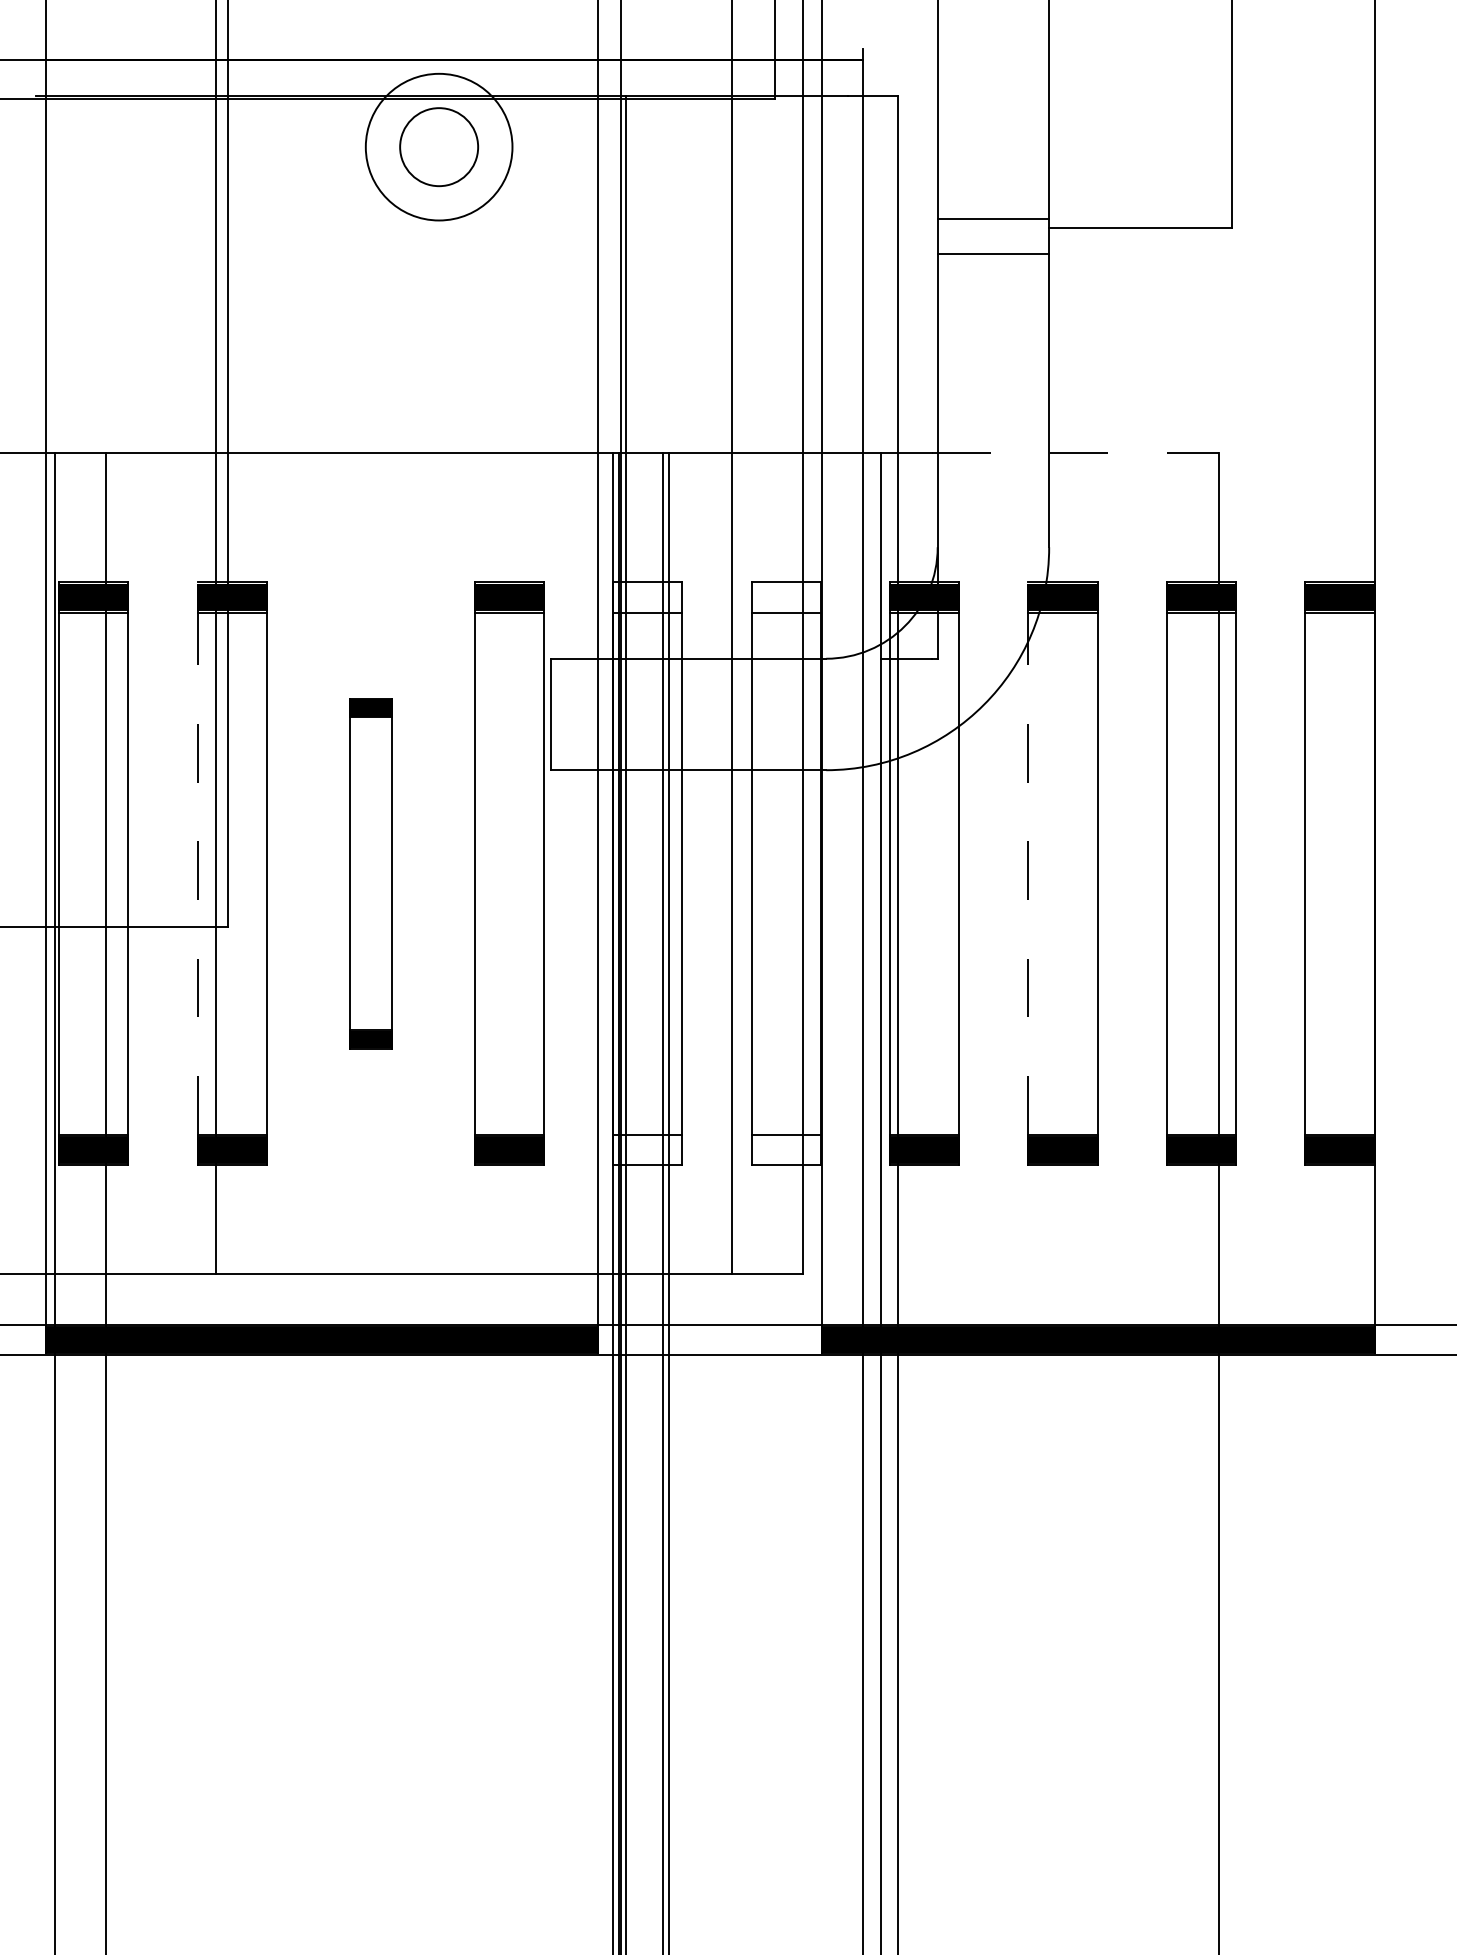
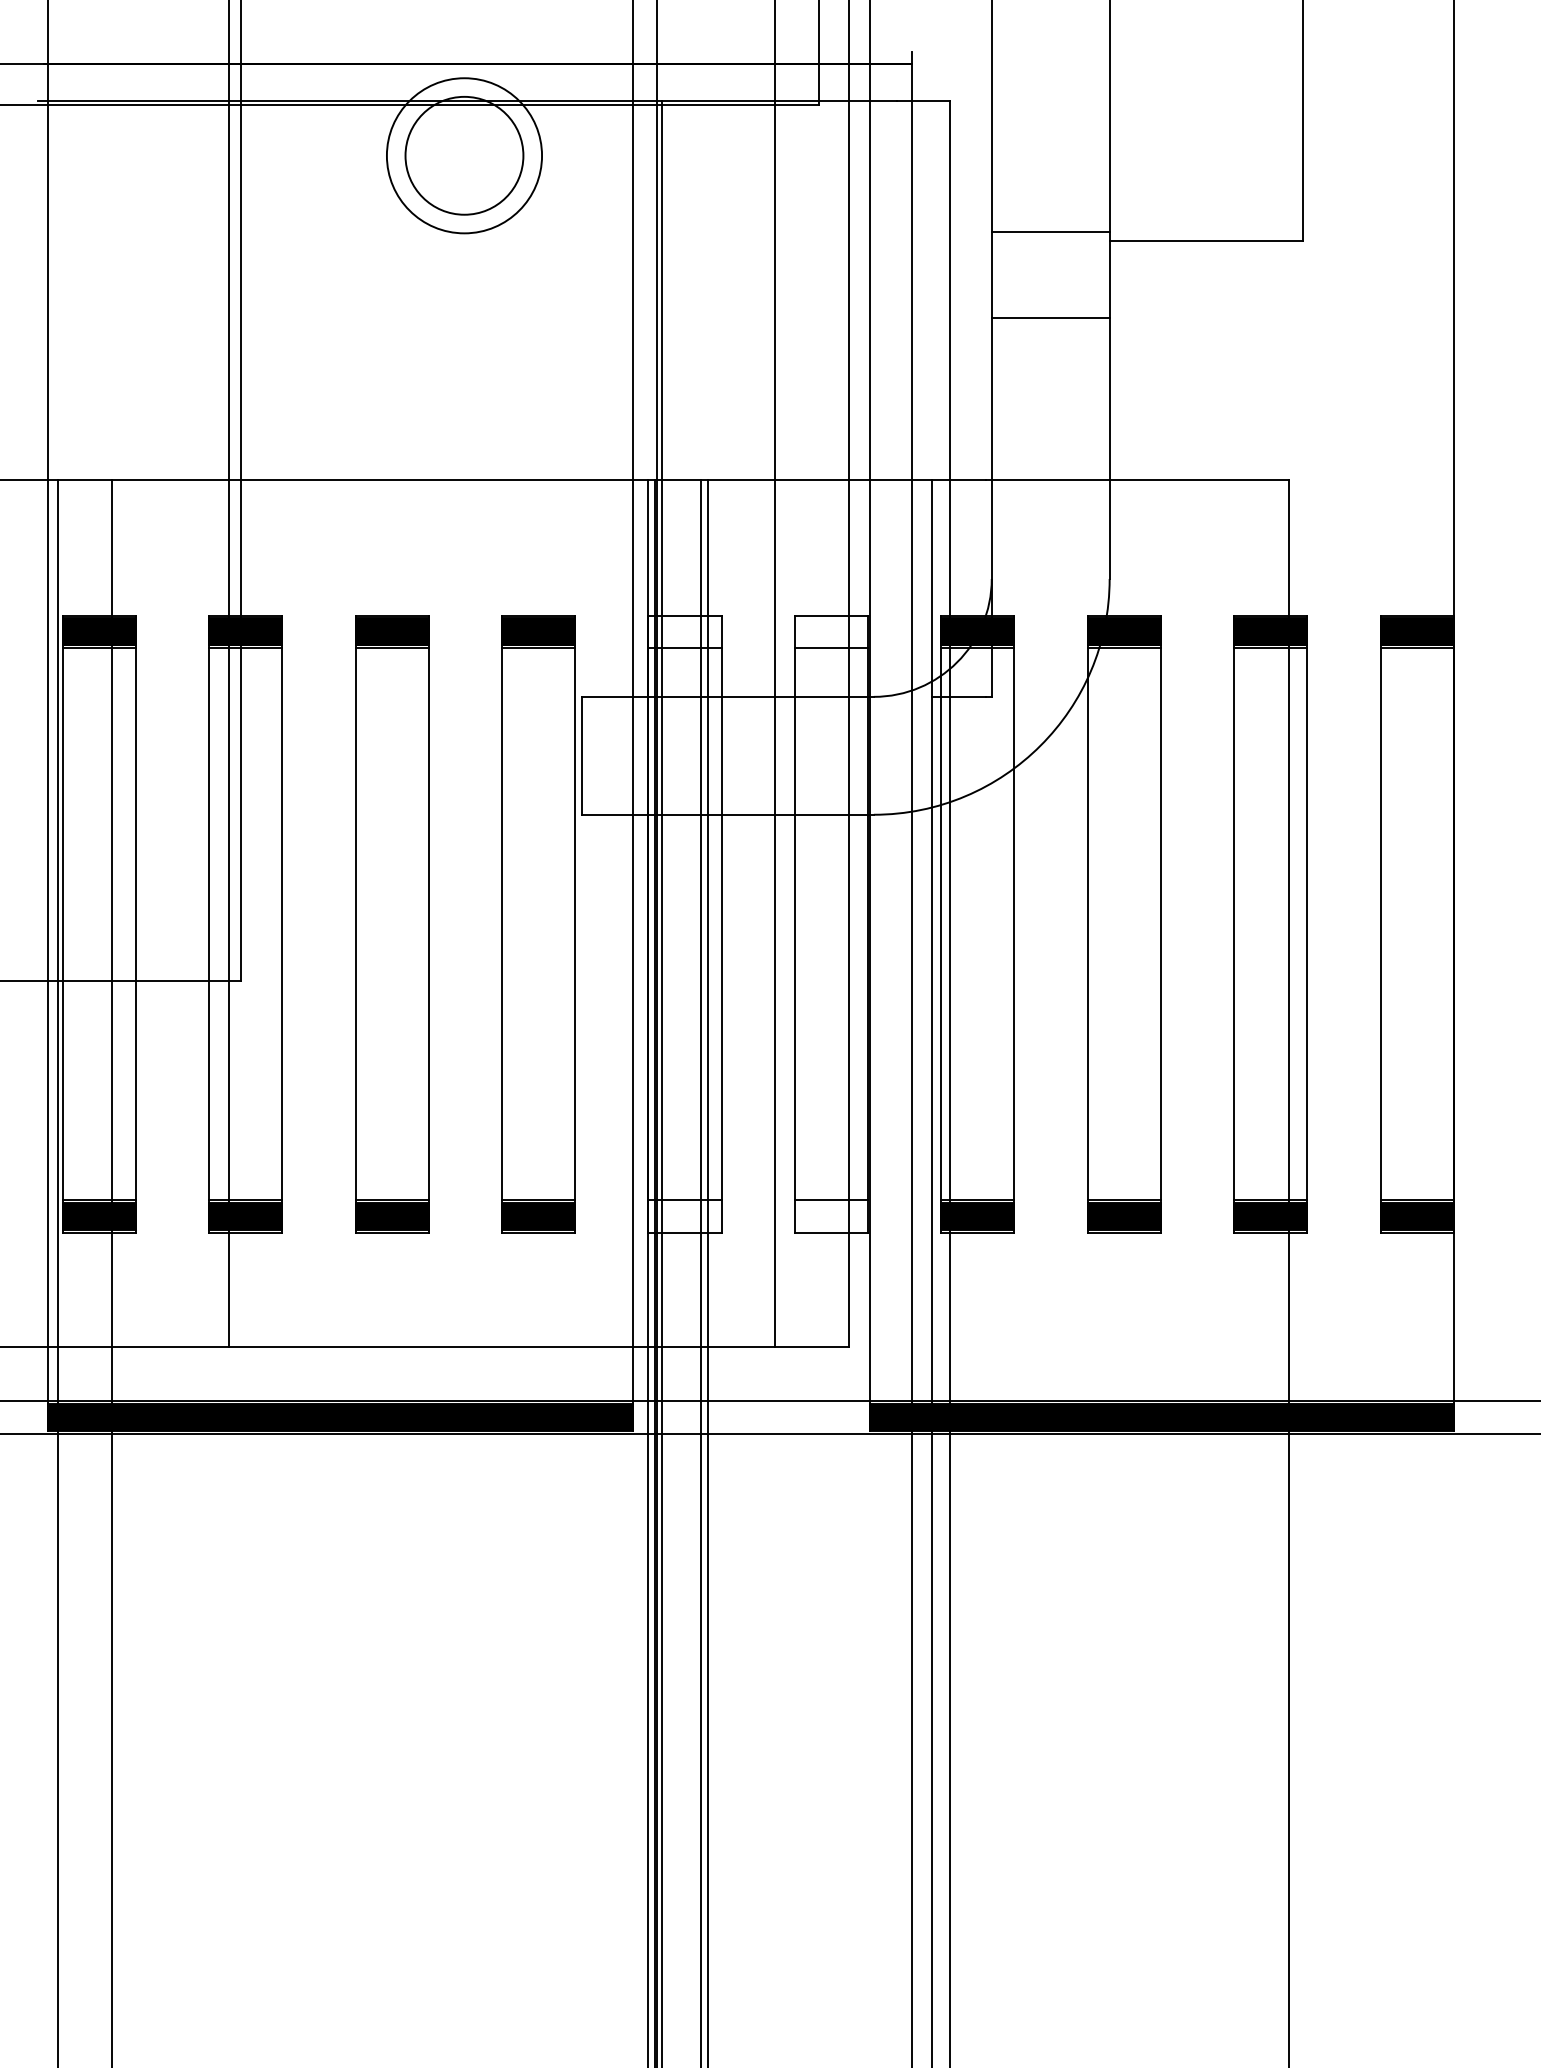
circle: (439, 146) -> (464, 155), size x1.43
line: (993, 253) -> (1050, 317), moved
line: (1075, 453) -> (1137, 479), dashed -> solid
line: (198, 857) -> (209, 907), dashed -> solid
line: (1028, 857) -> (1087, 907), dashed -> solid
part: (371, 873) -> (392, 924), size x1.67

